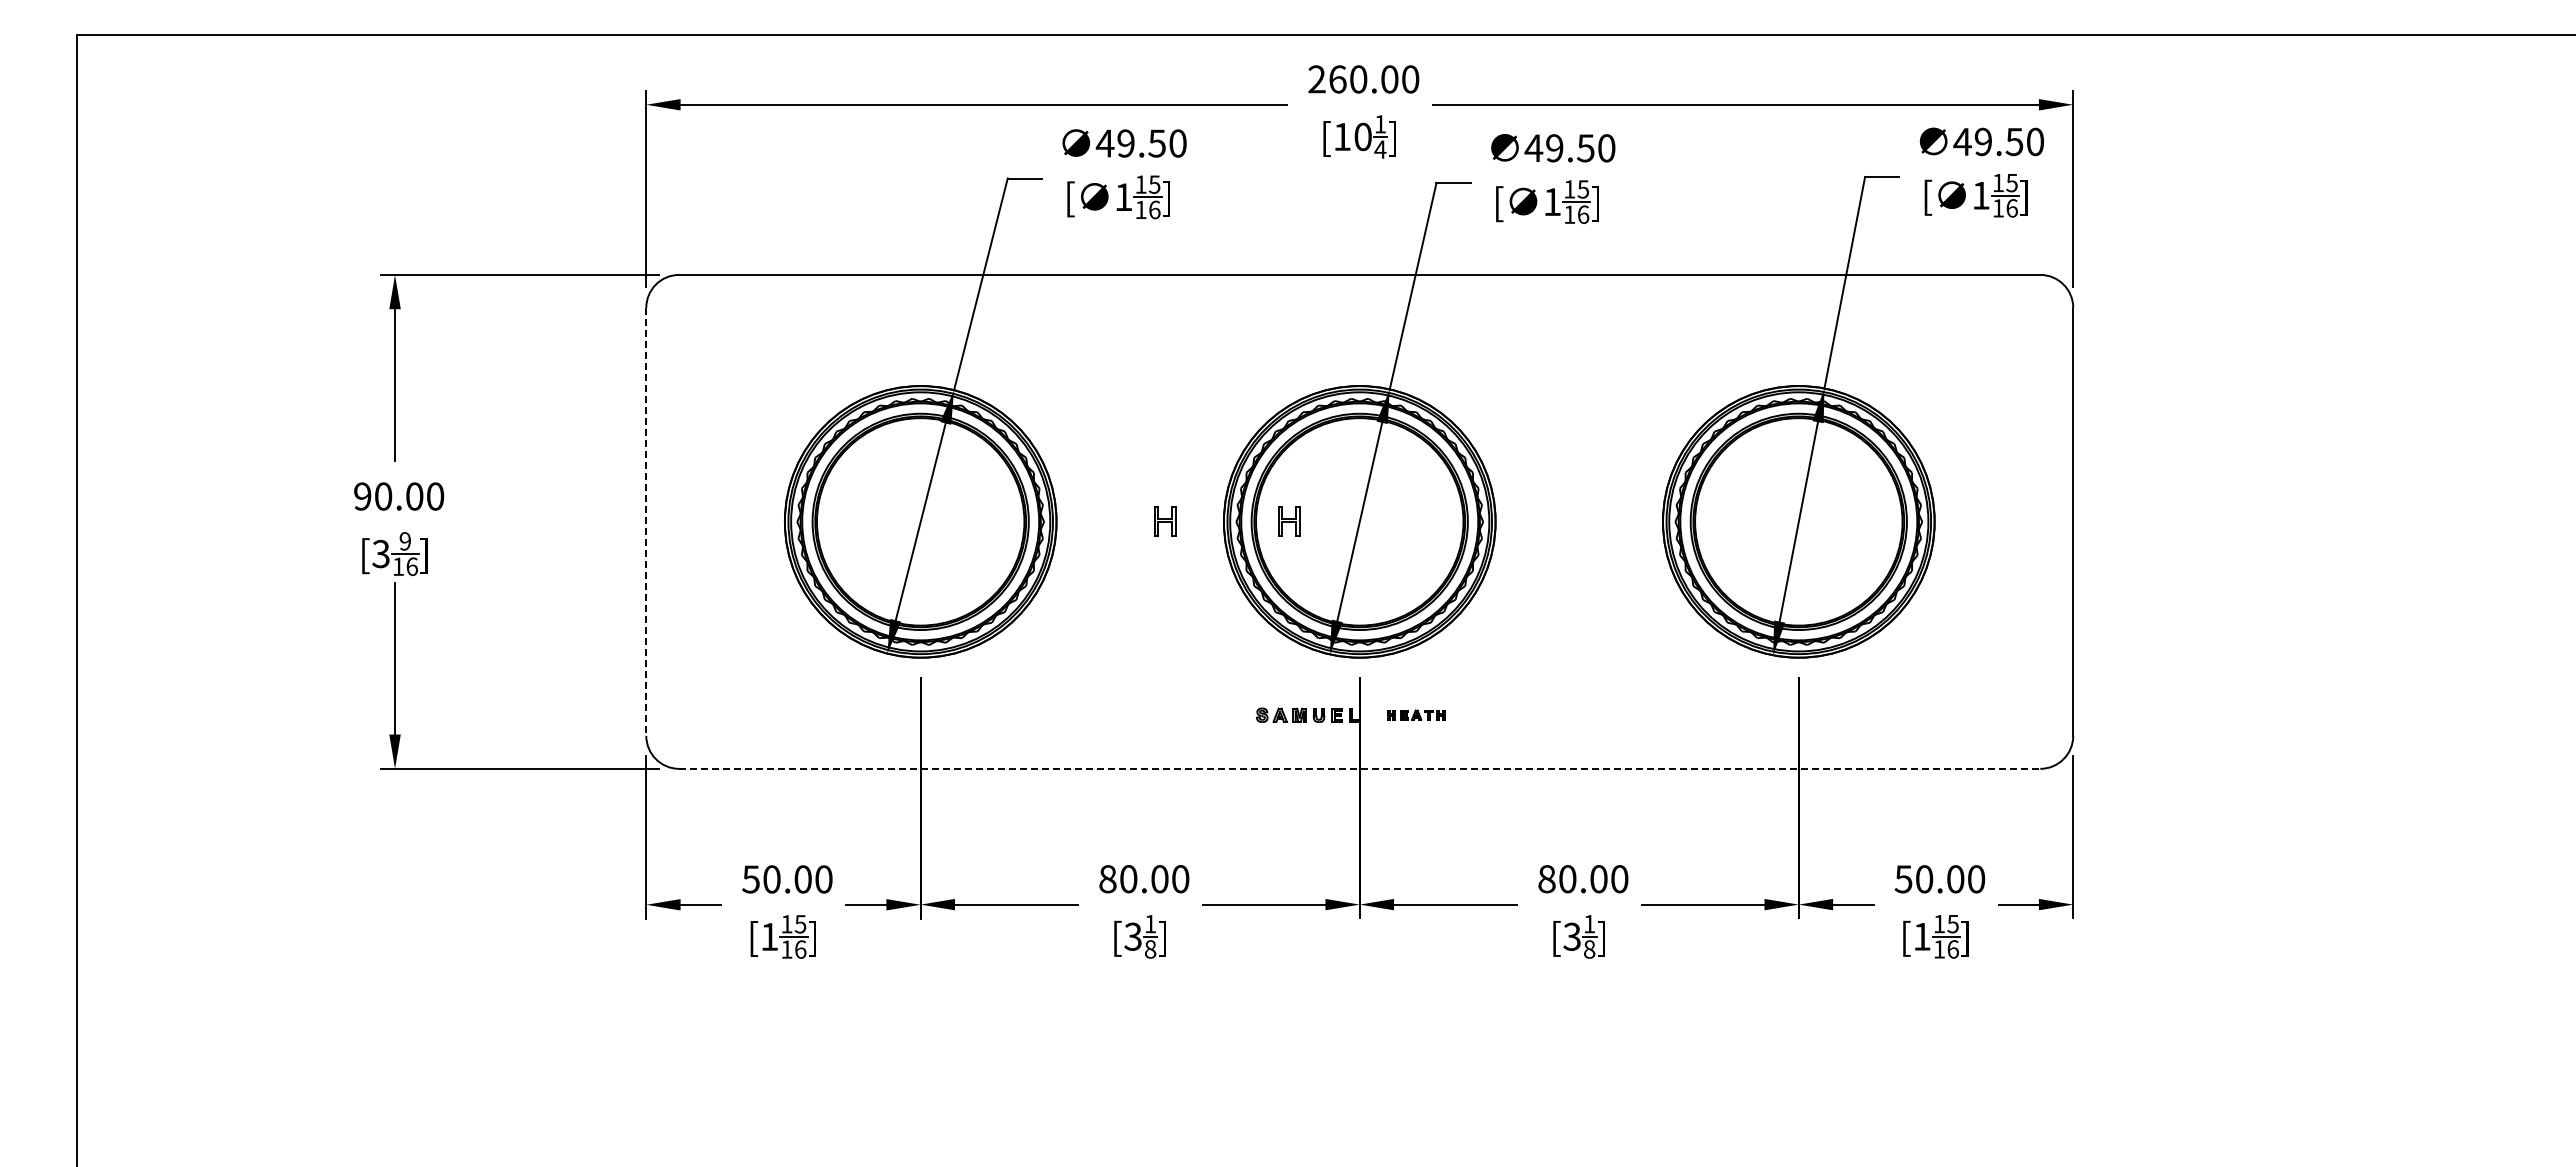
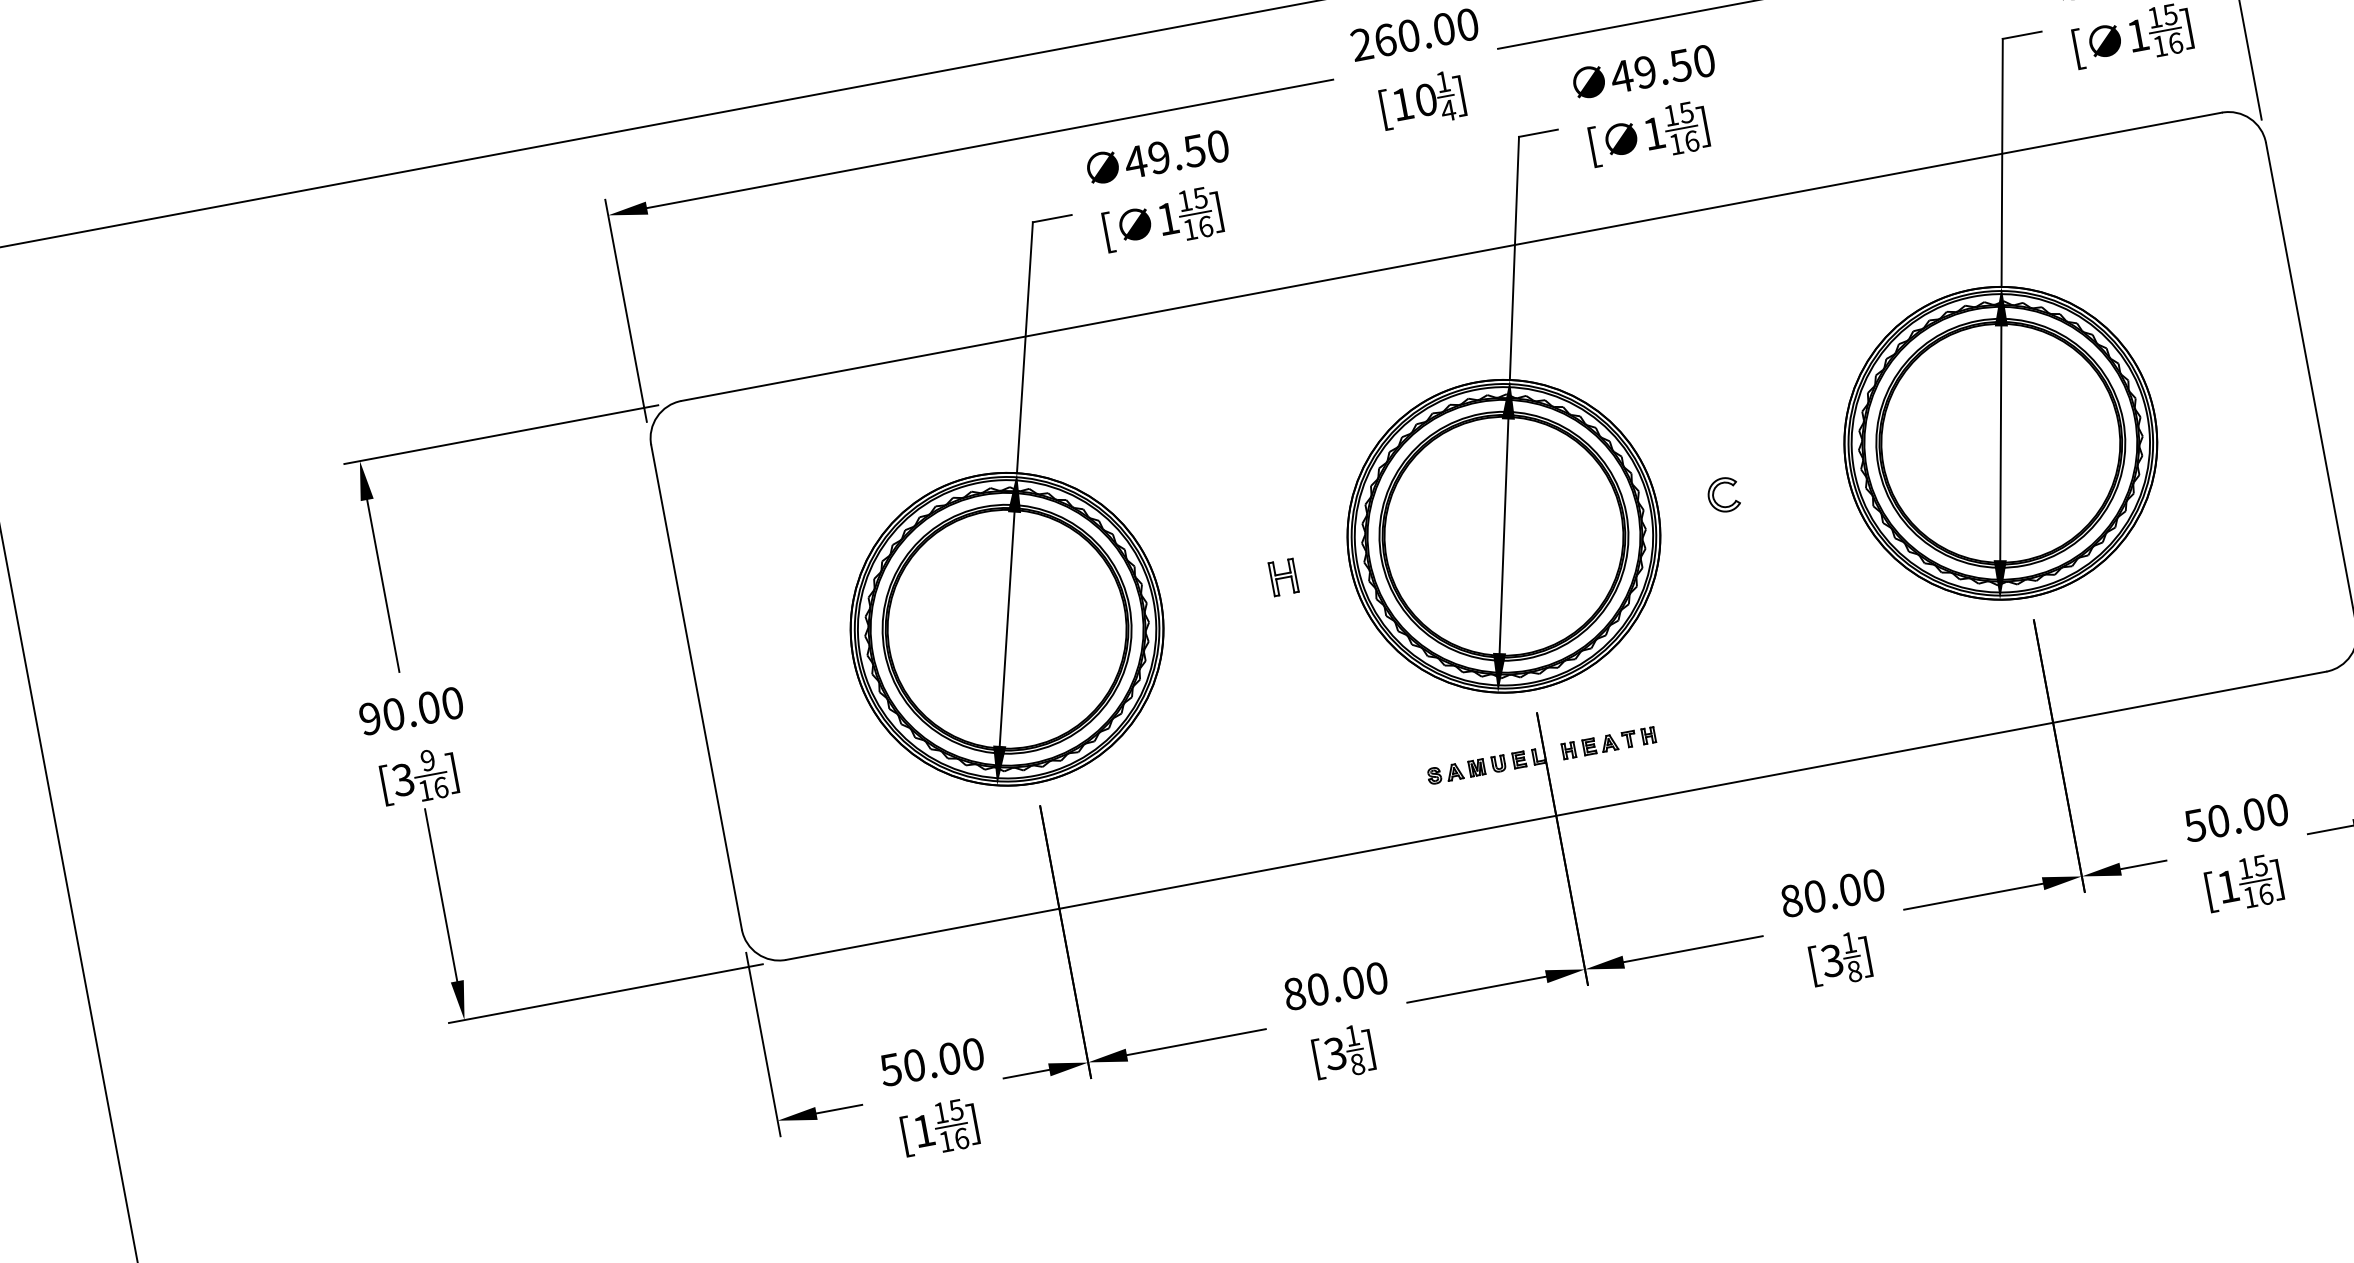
part: (1546, 518) -> (1714, 492), added
part: (1289, 521) -> (1424, 550), removed
line: (646, 522) -> (696, 688), dashed -> solid
part: (1416, 714) -> (1608, 742), size x1.43
line: (1359, 768) -> (1555, 815), dashed -> solid

